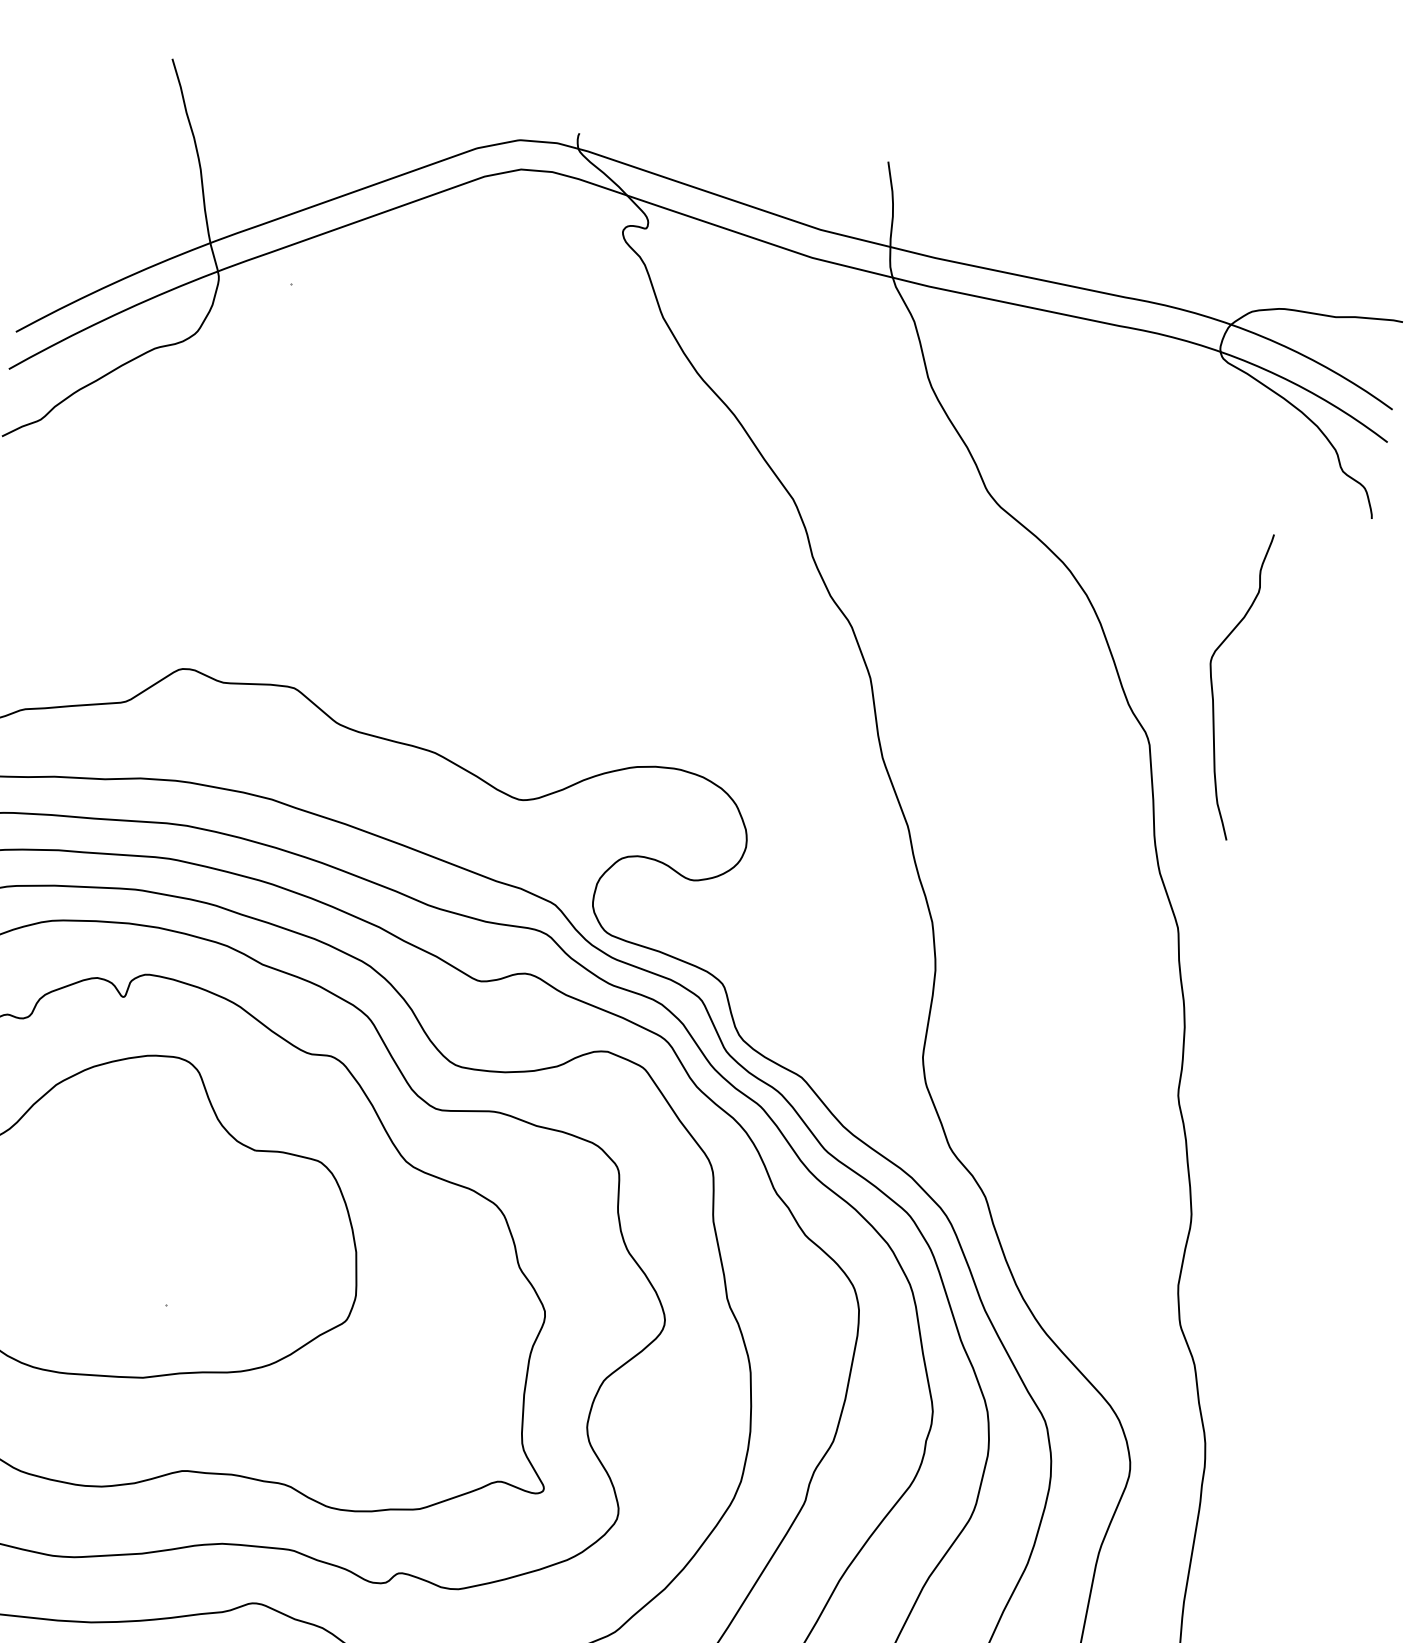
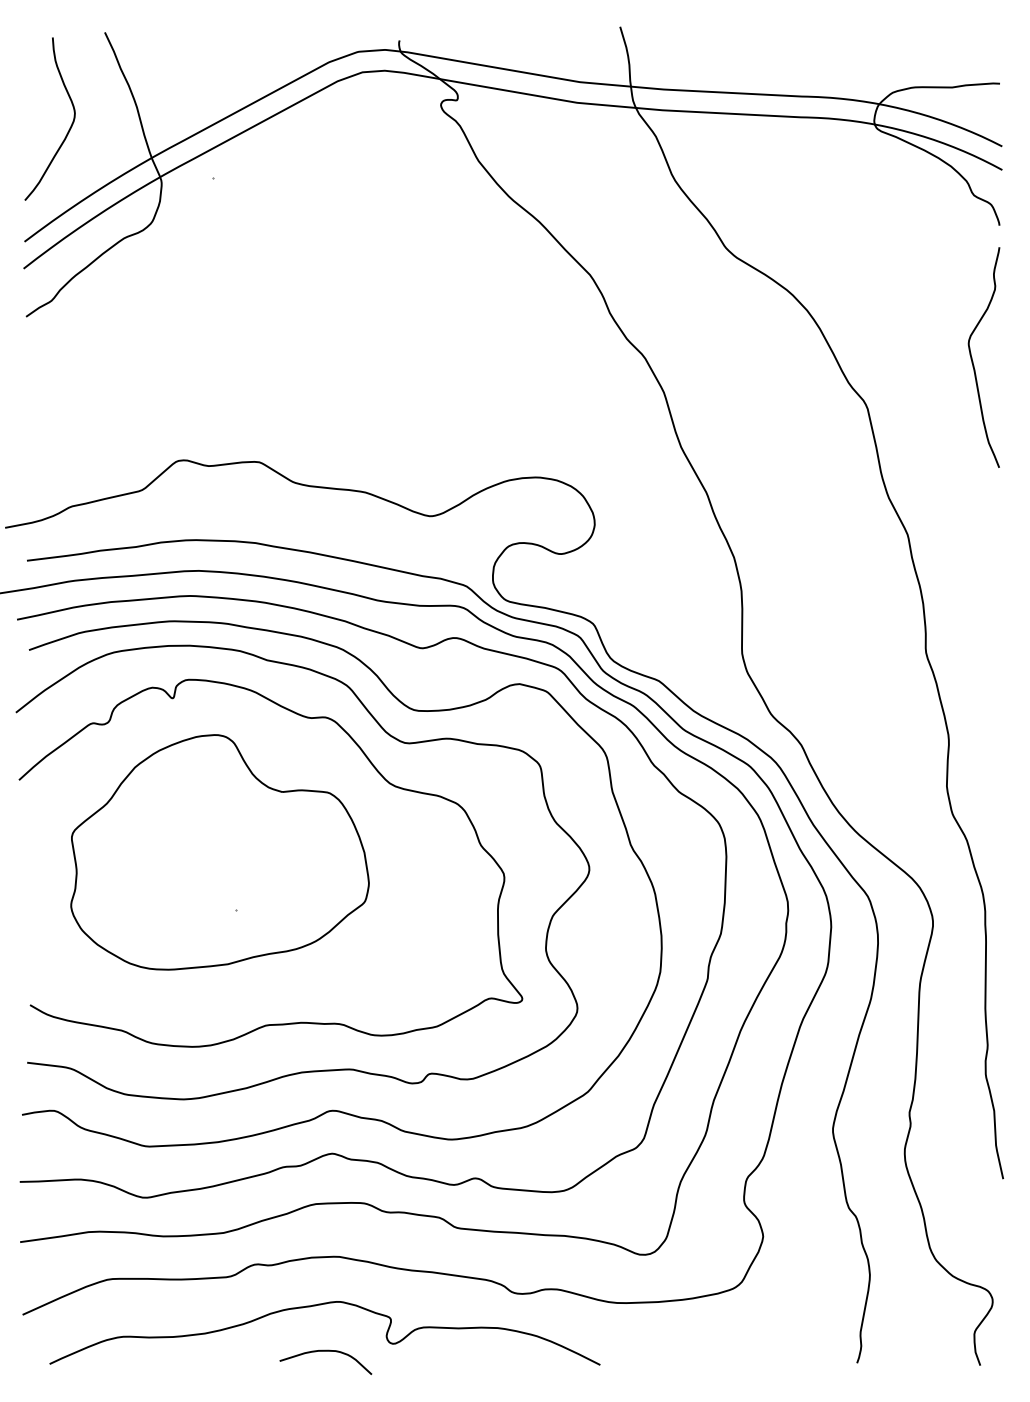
curve: (102, 183) -> (69, 127), added
curve: (1213, 687) -> (973, 361), moved

